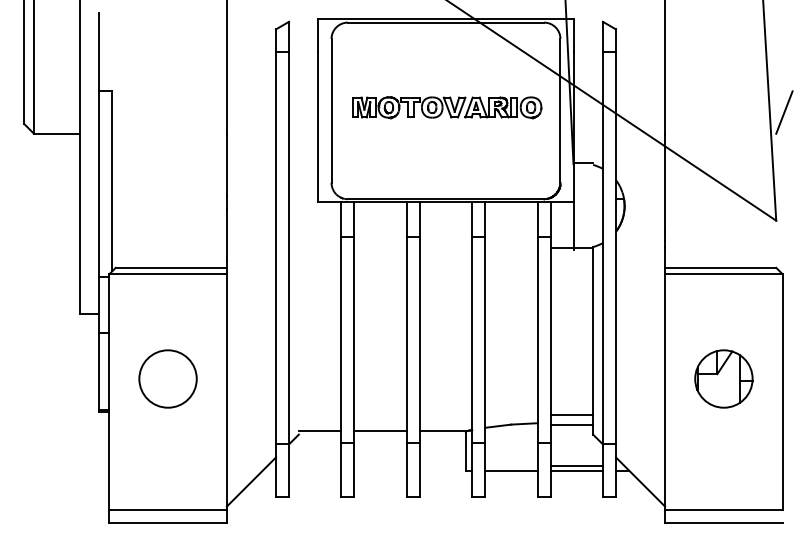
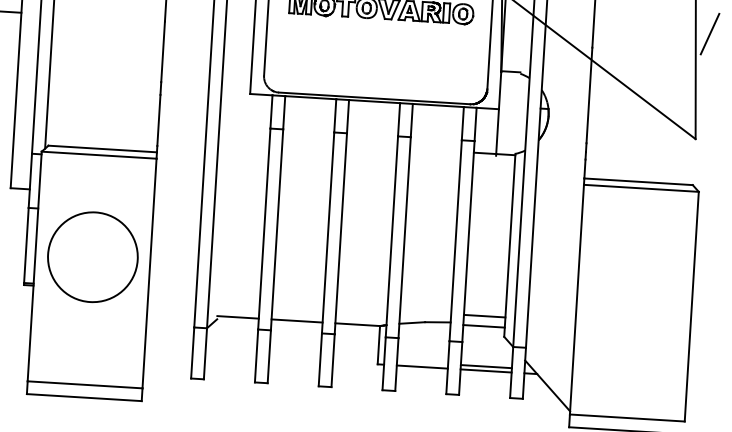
circle: (167, 378) -> (92, 256), size x1.6
part: (723, 378) -> (634, 289), removed
line: (250, 481) -> (167, 362), removed

